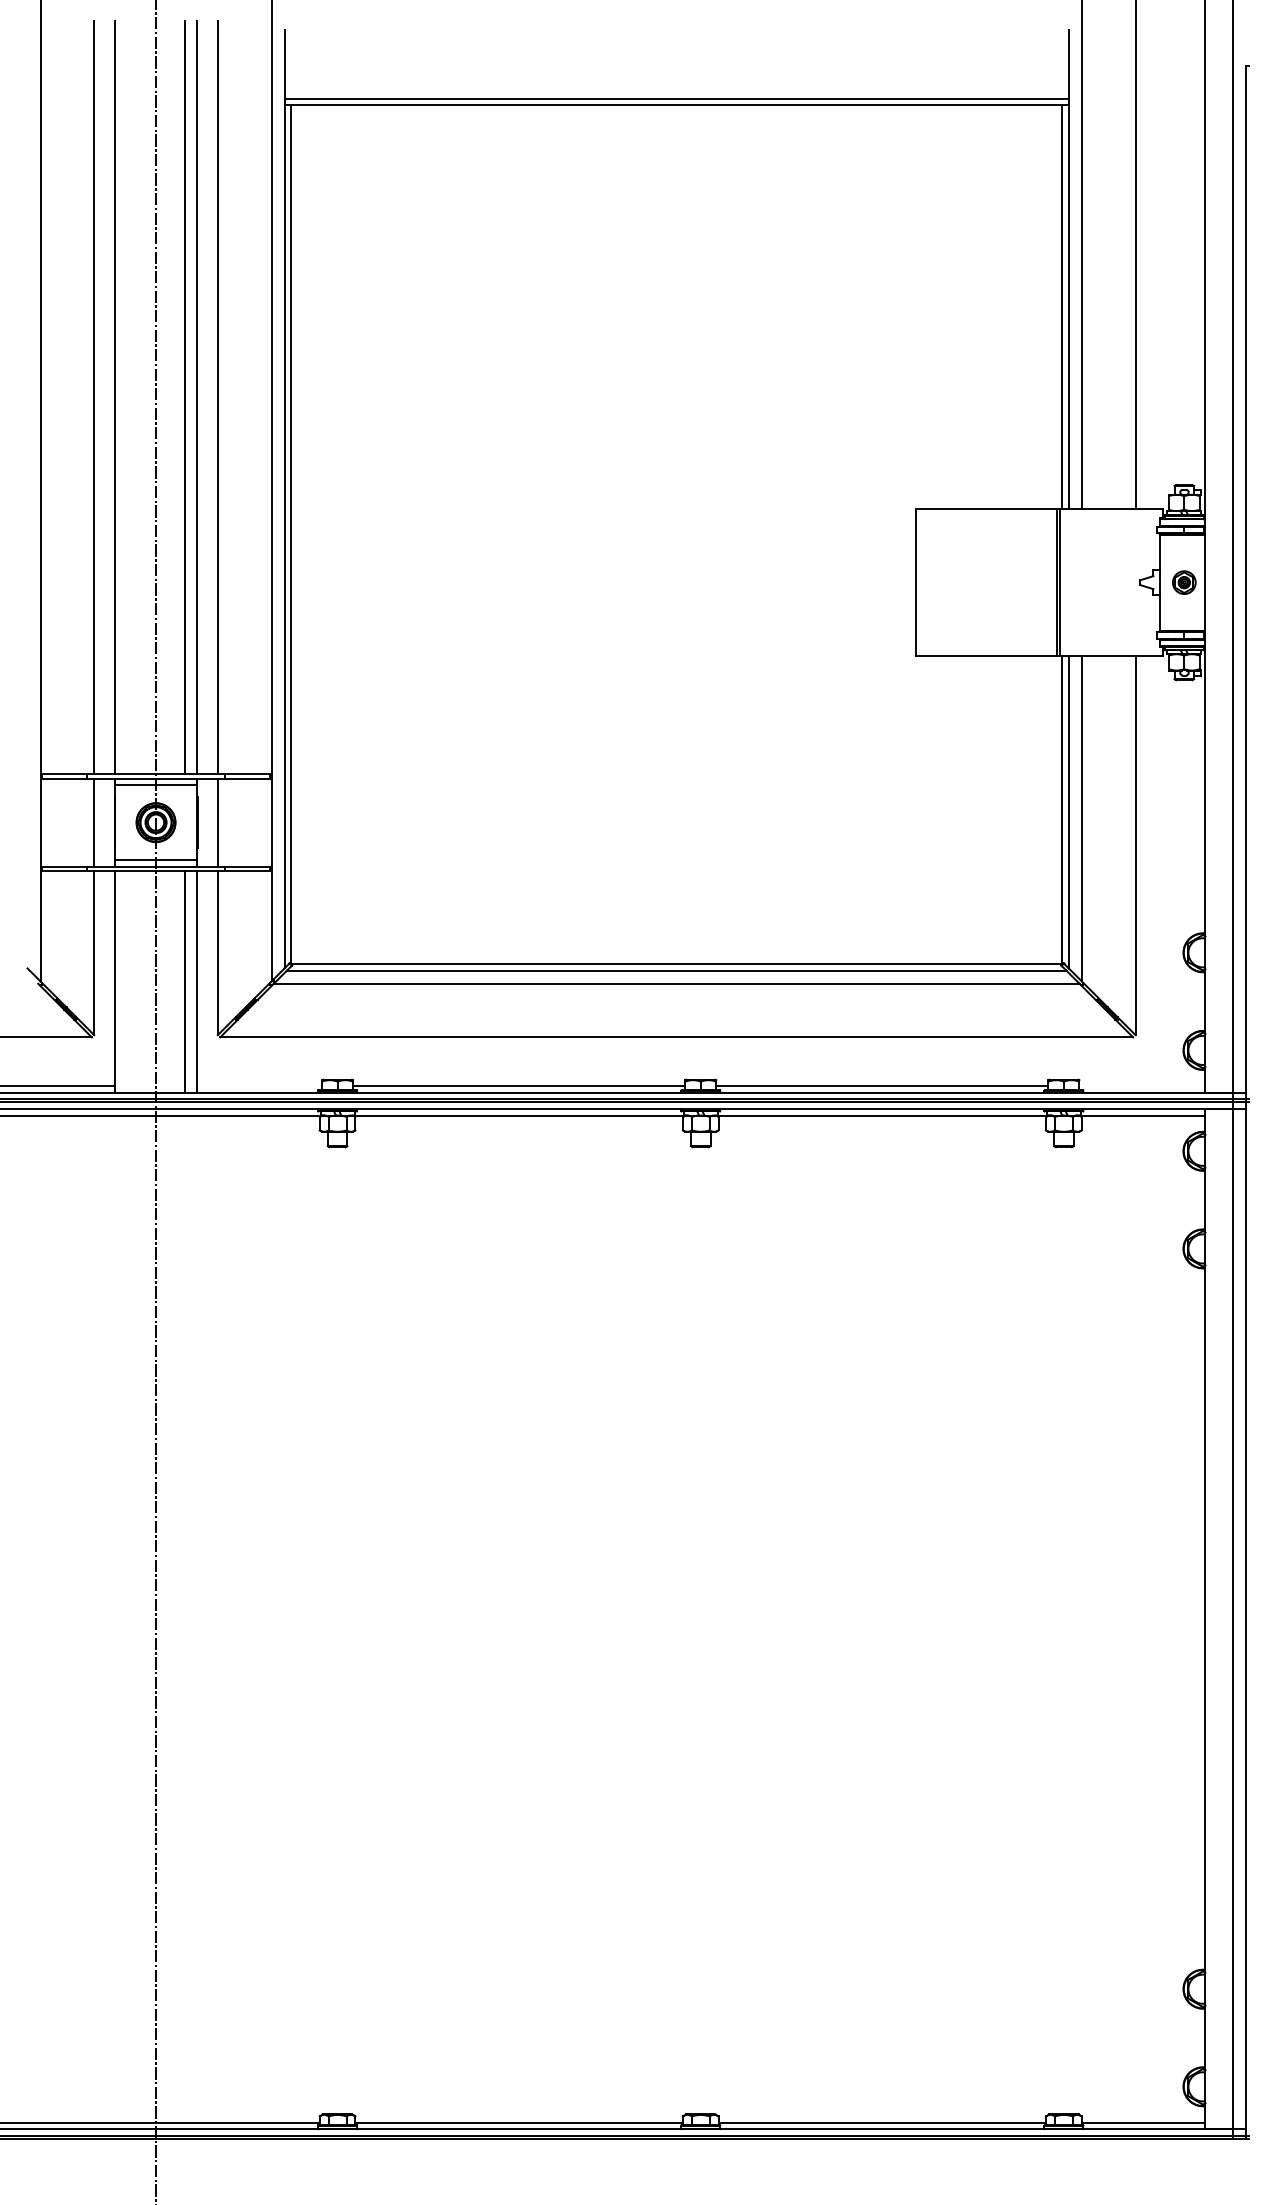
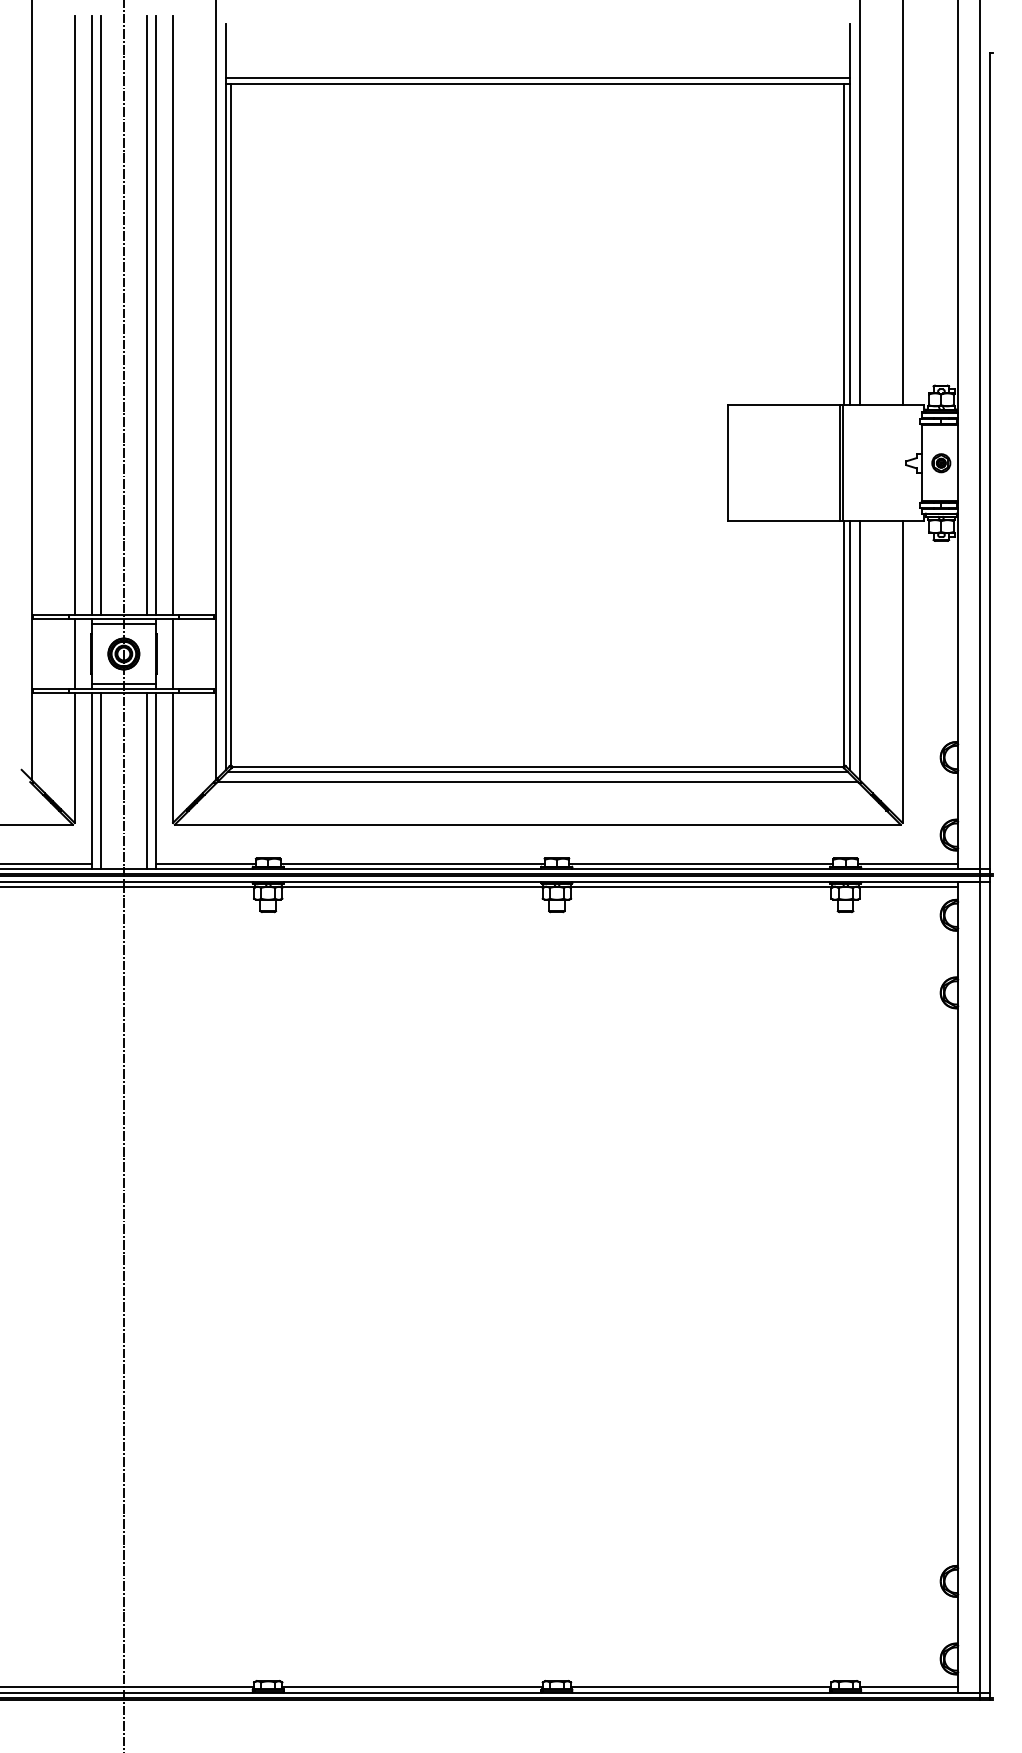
line: (126, 396) -> (100, 315), added
line: (126, 981) -> (100, 780), added
line: (258, 1086) -> (205, 863), added
line: (1141, 1086) -> (907, 863), added

